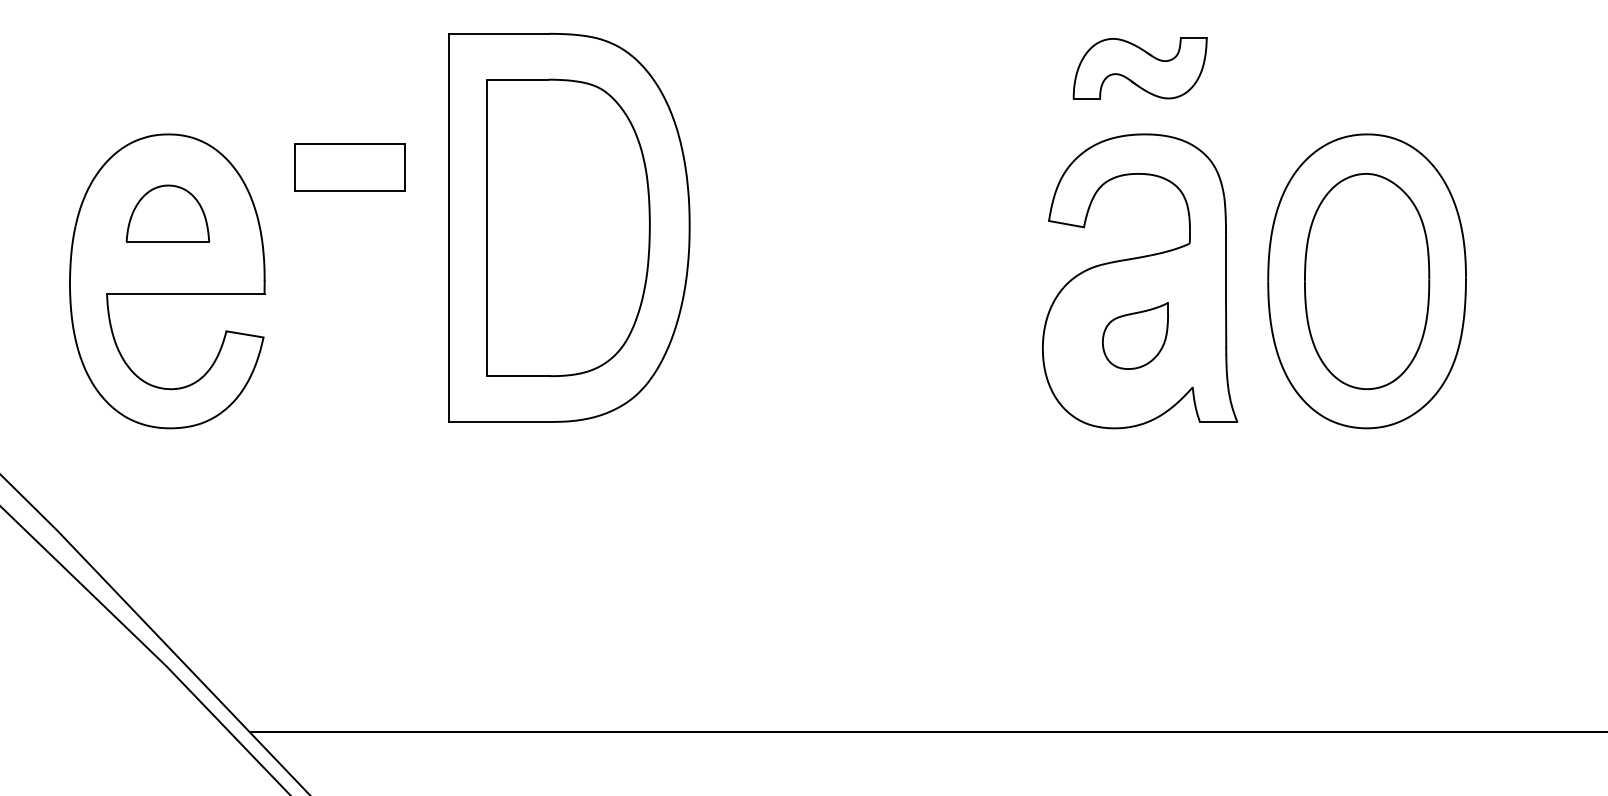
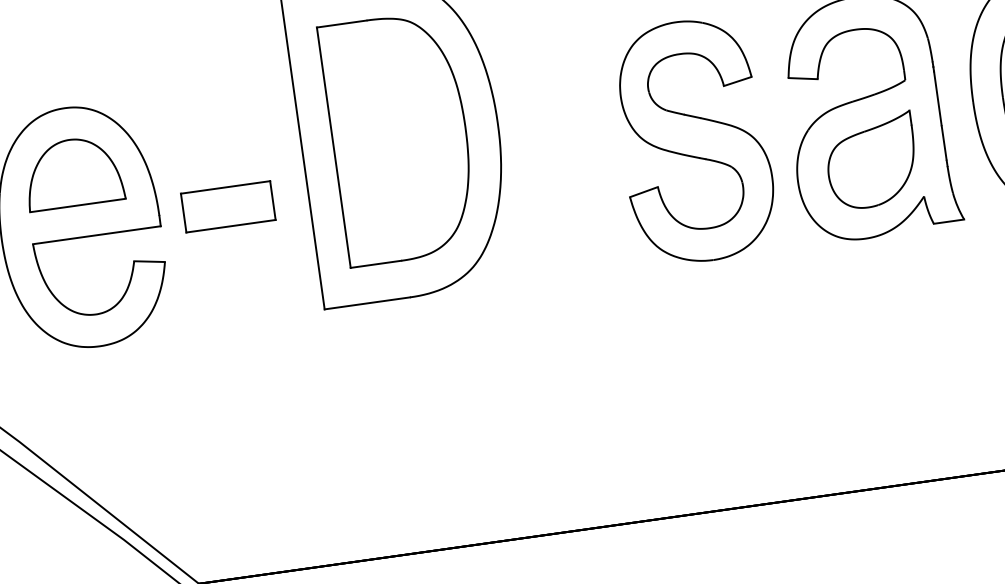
part: (349, 167) -> (228, 206), moved
part: (167, 213) -> (72, 172), size x1.43
part: (924, 281) -> (694, 141), added
part: (1135, 335) -> (871, 161), size x1.67

